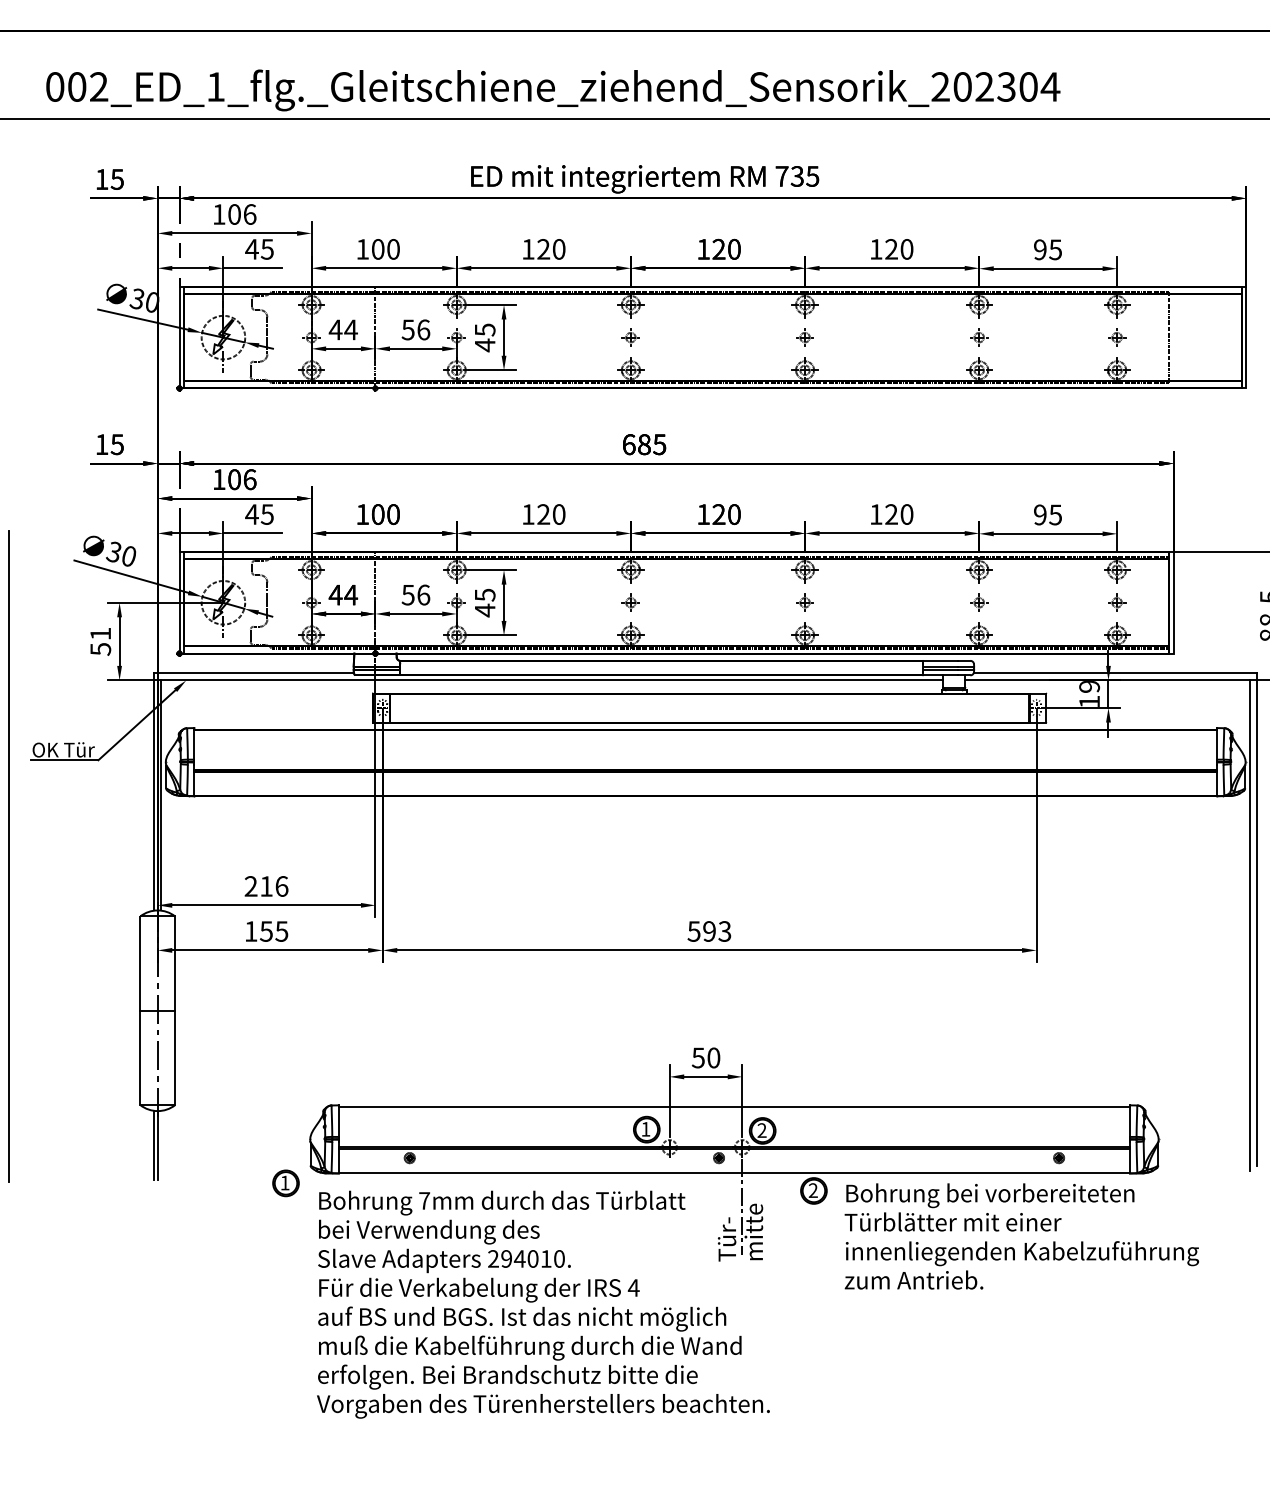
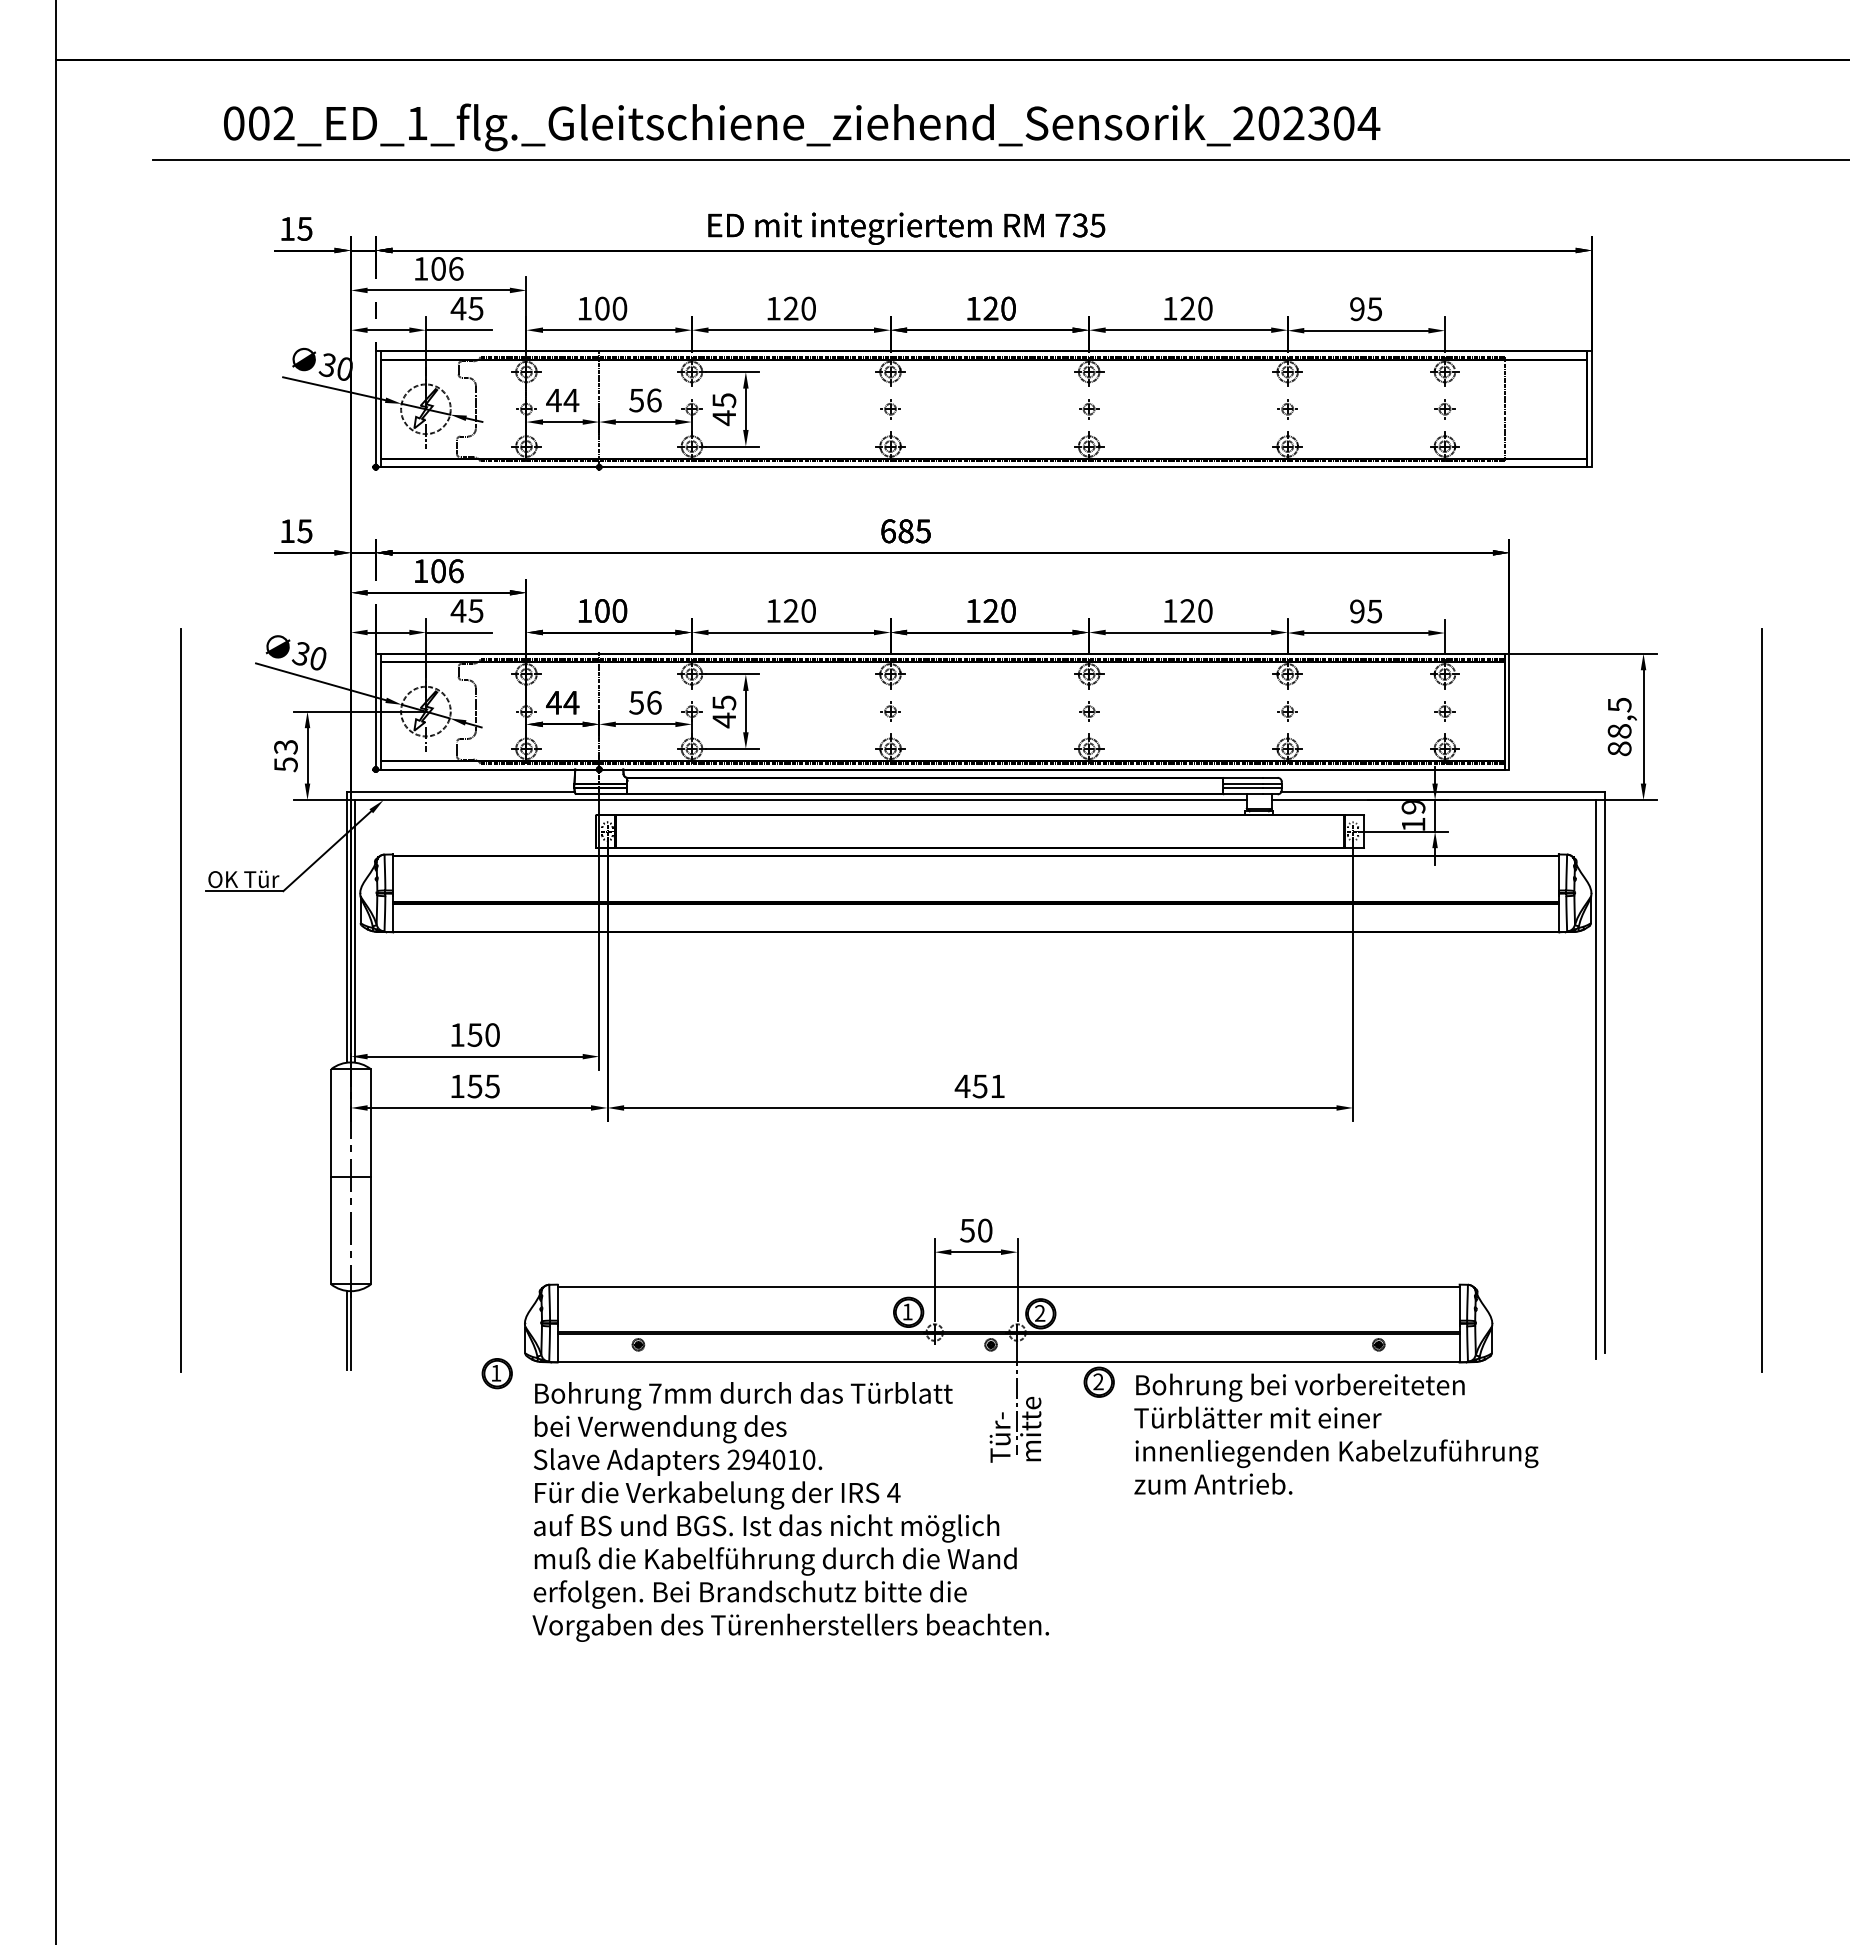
text: (100, 634) -> (285, 747), 51 -> 53
text: (266, 885) -> (475, 1034), 216 -> 150
text: (708, 931) -> (979, 1086), 593 -> 451

